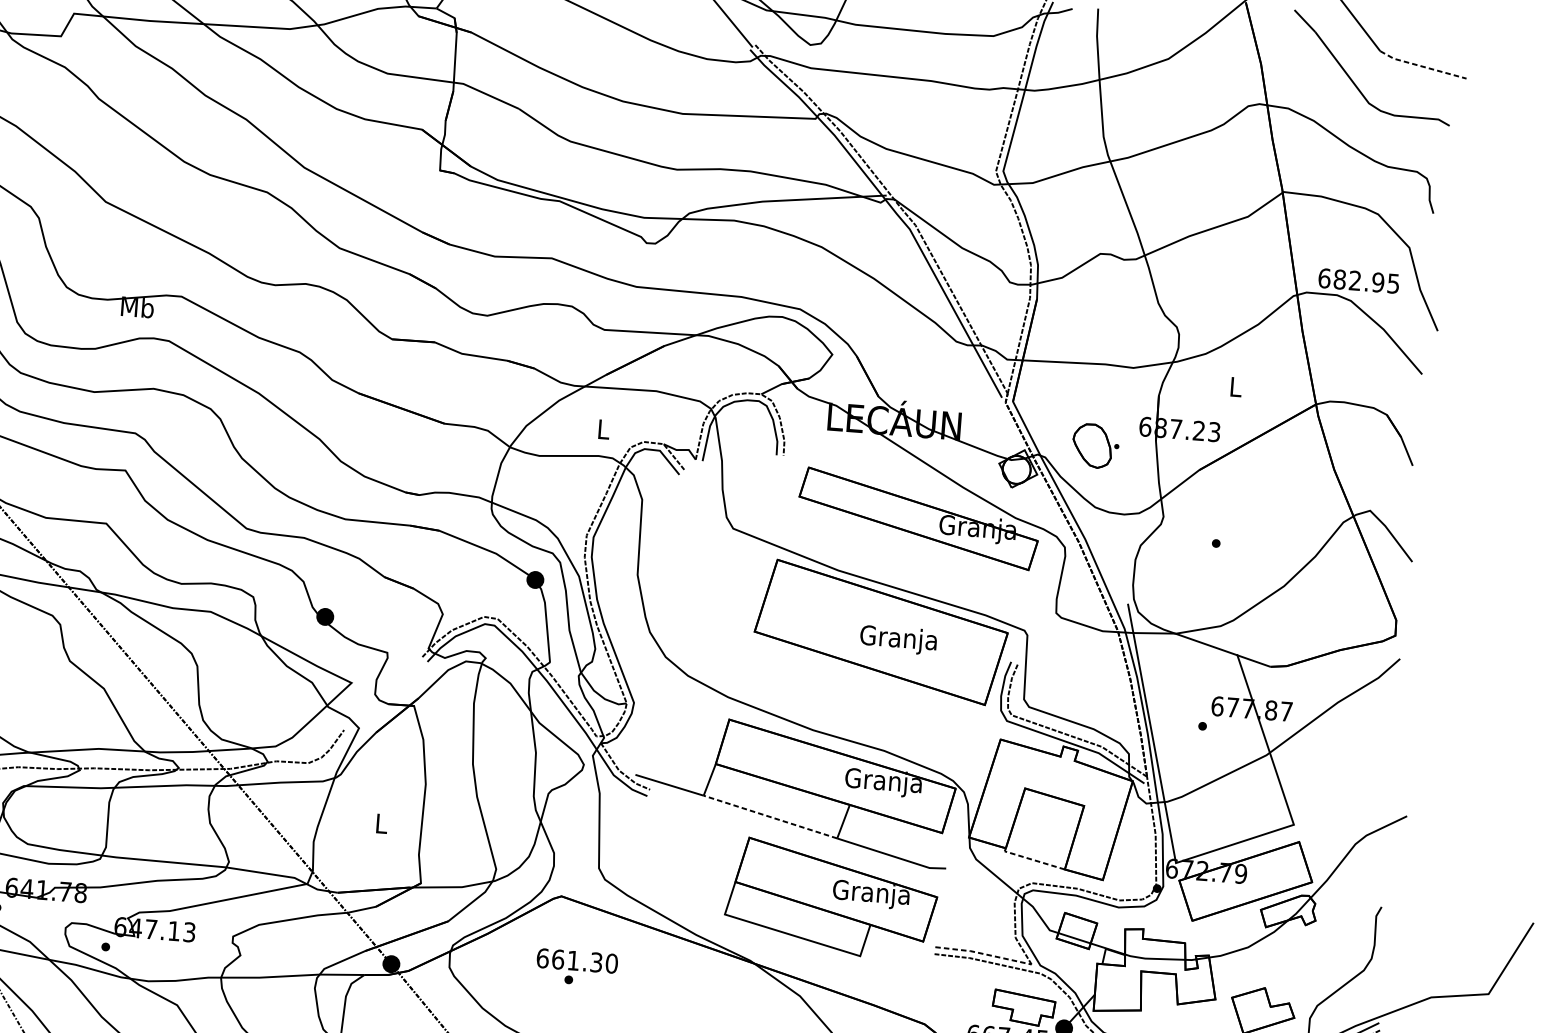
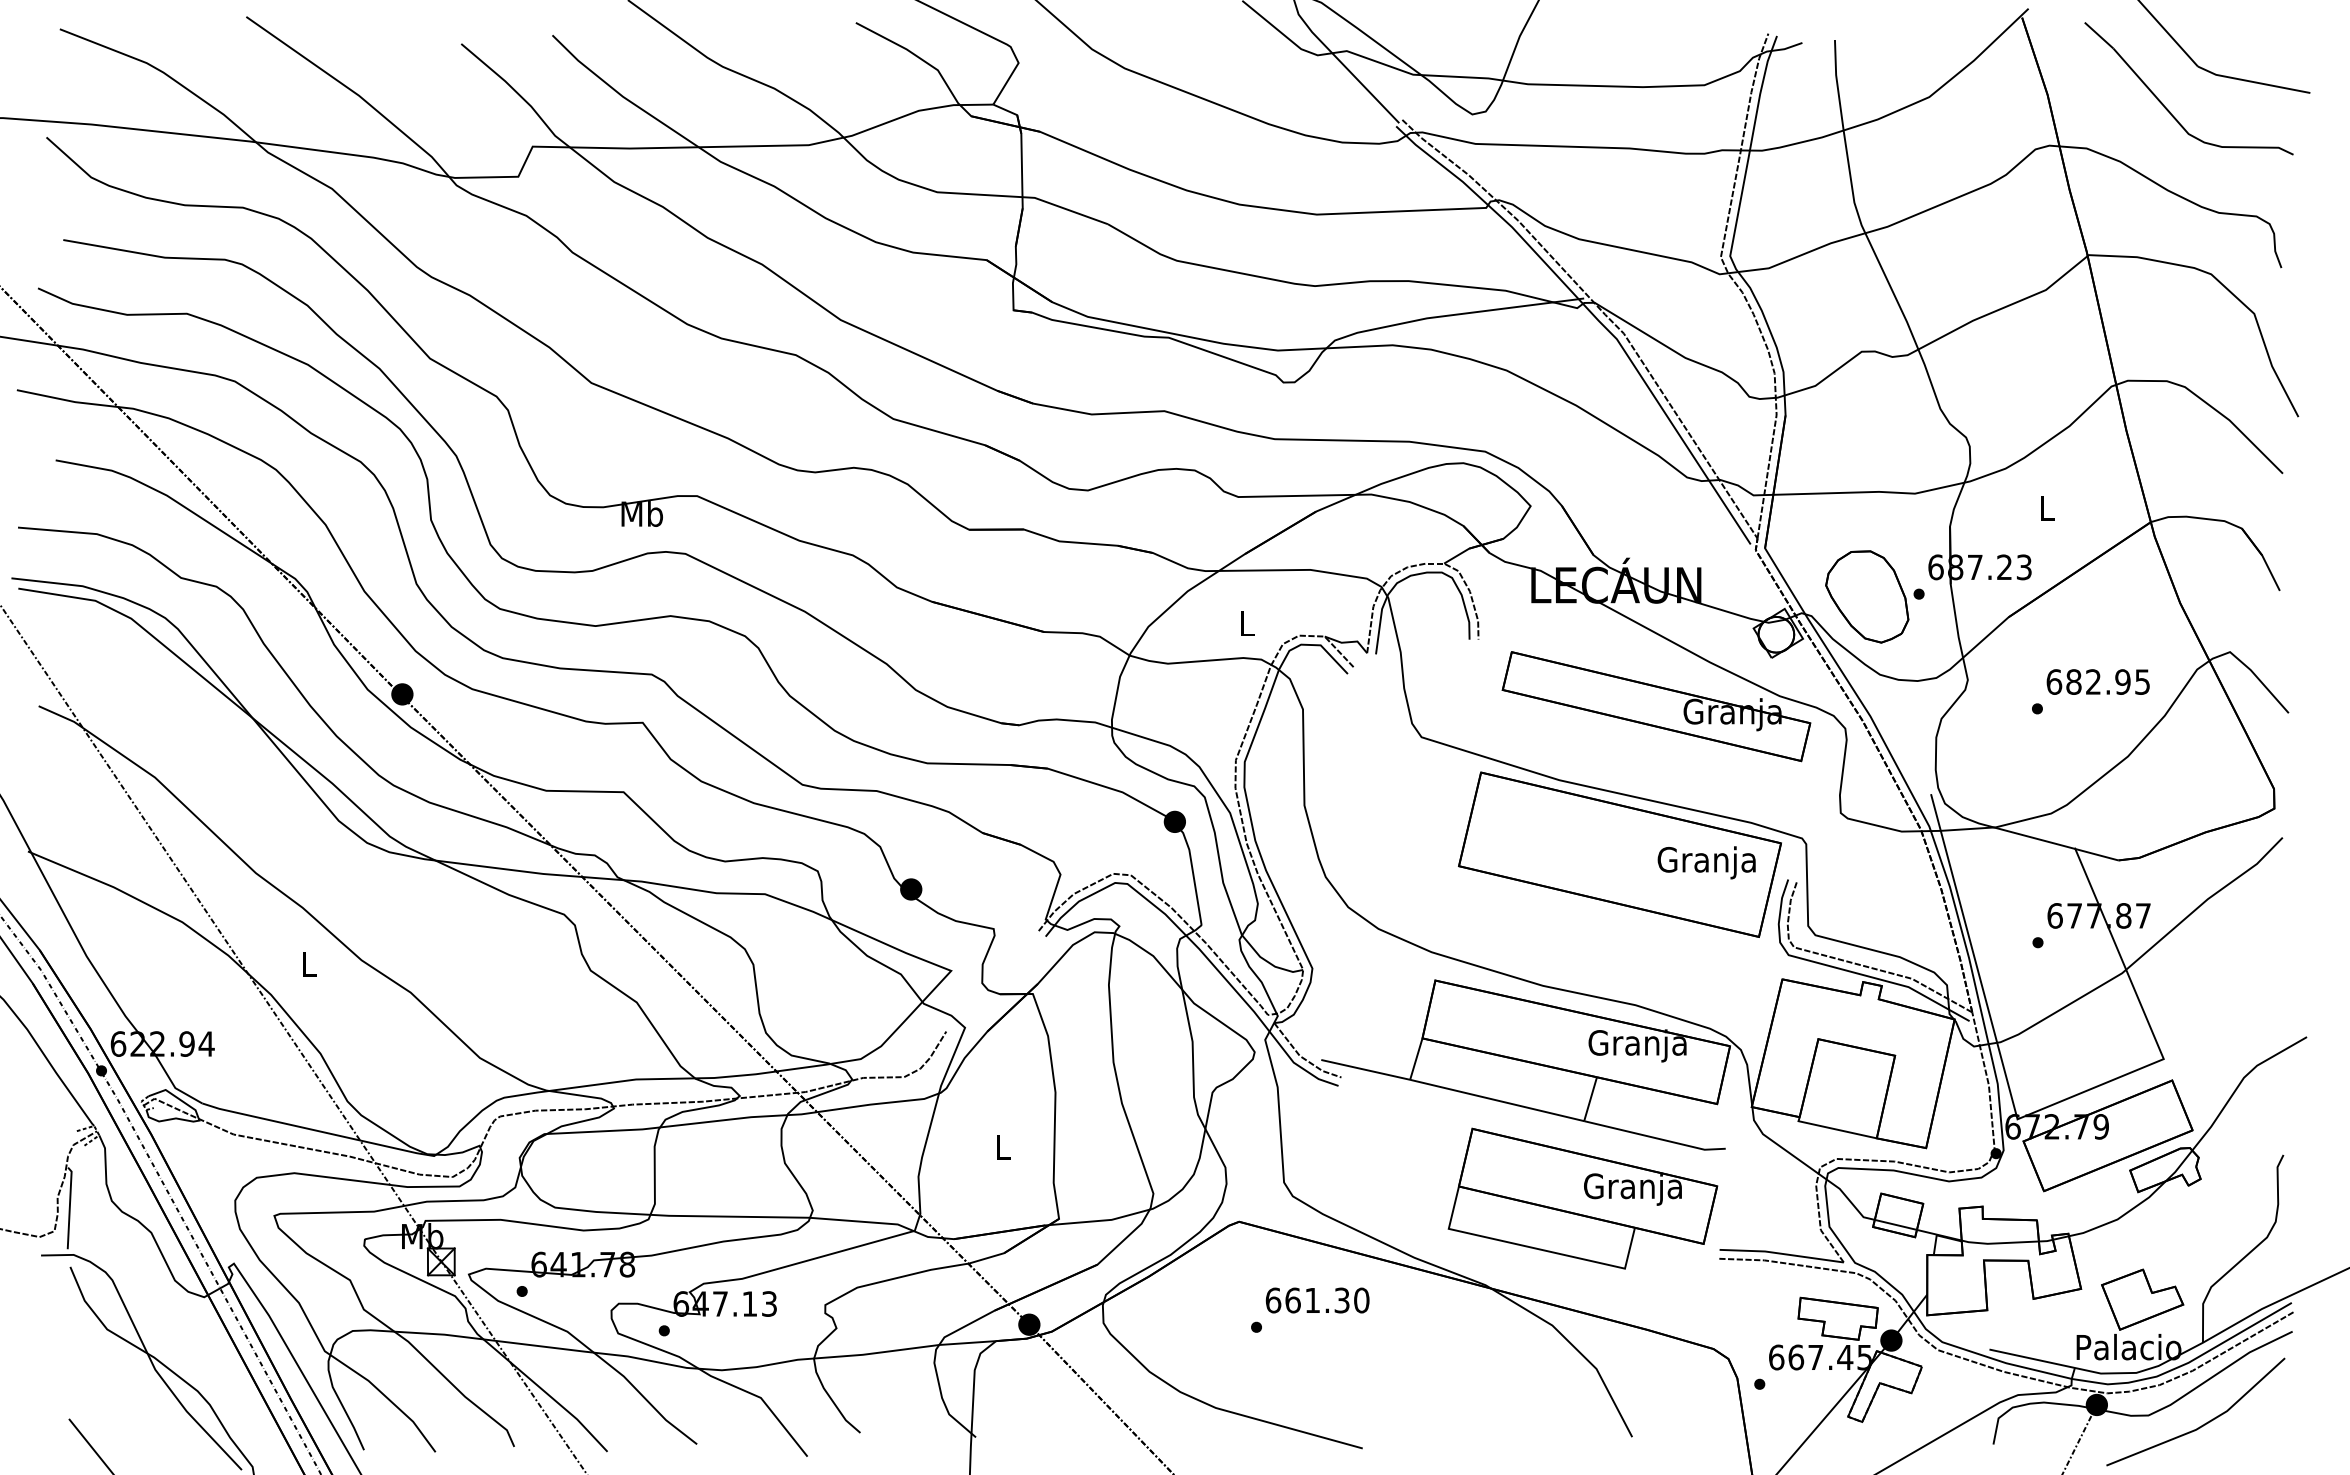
line: (1422, 67) -> (2253, 82), dashed -> solid
text: (1358, 280) -> (2097, 681), moved
part: (1095, 445) -> (1874, 596), size x1.67
text: (898, 639) -> (1706, 862), moved
line: (769, 817) -> (1496, 1100), dashed -> solid
line: (1032, 860) -> (1834, 1129), dashed -> solid
line: (983, 953) -> (1781, 1253), dashed -> solid
text: (577, 961) -> (1317, 1300), moved

